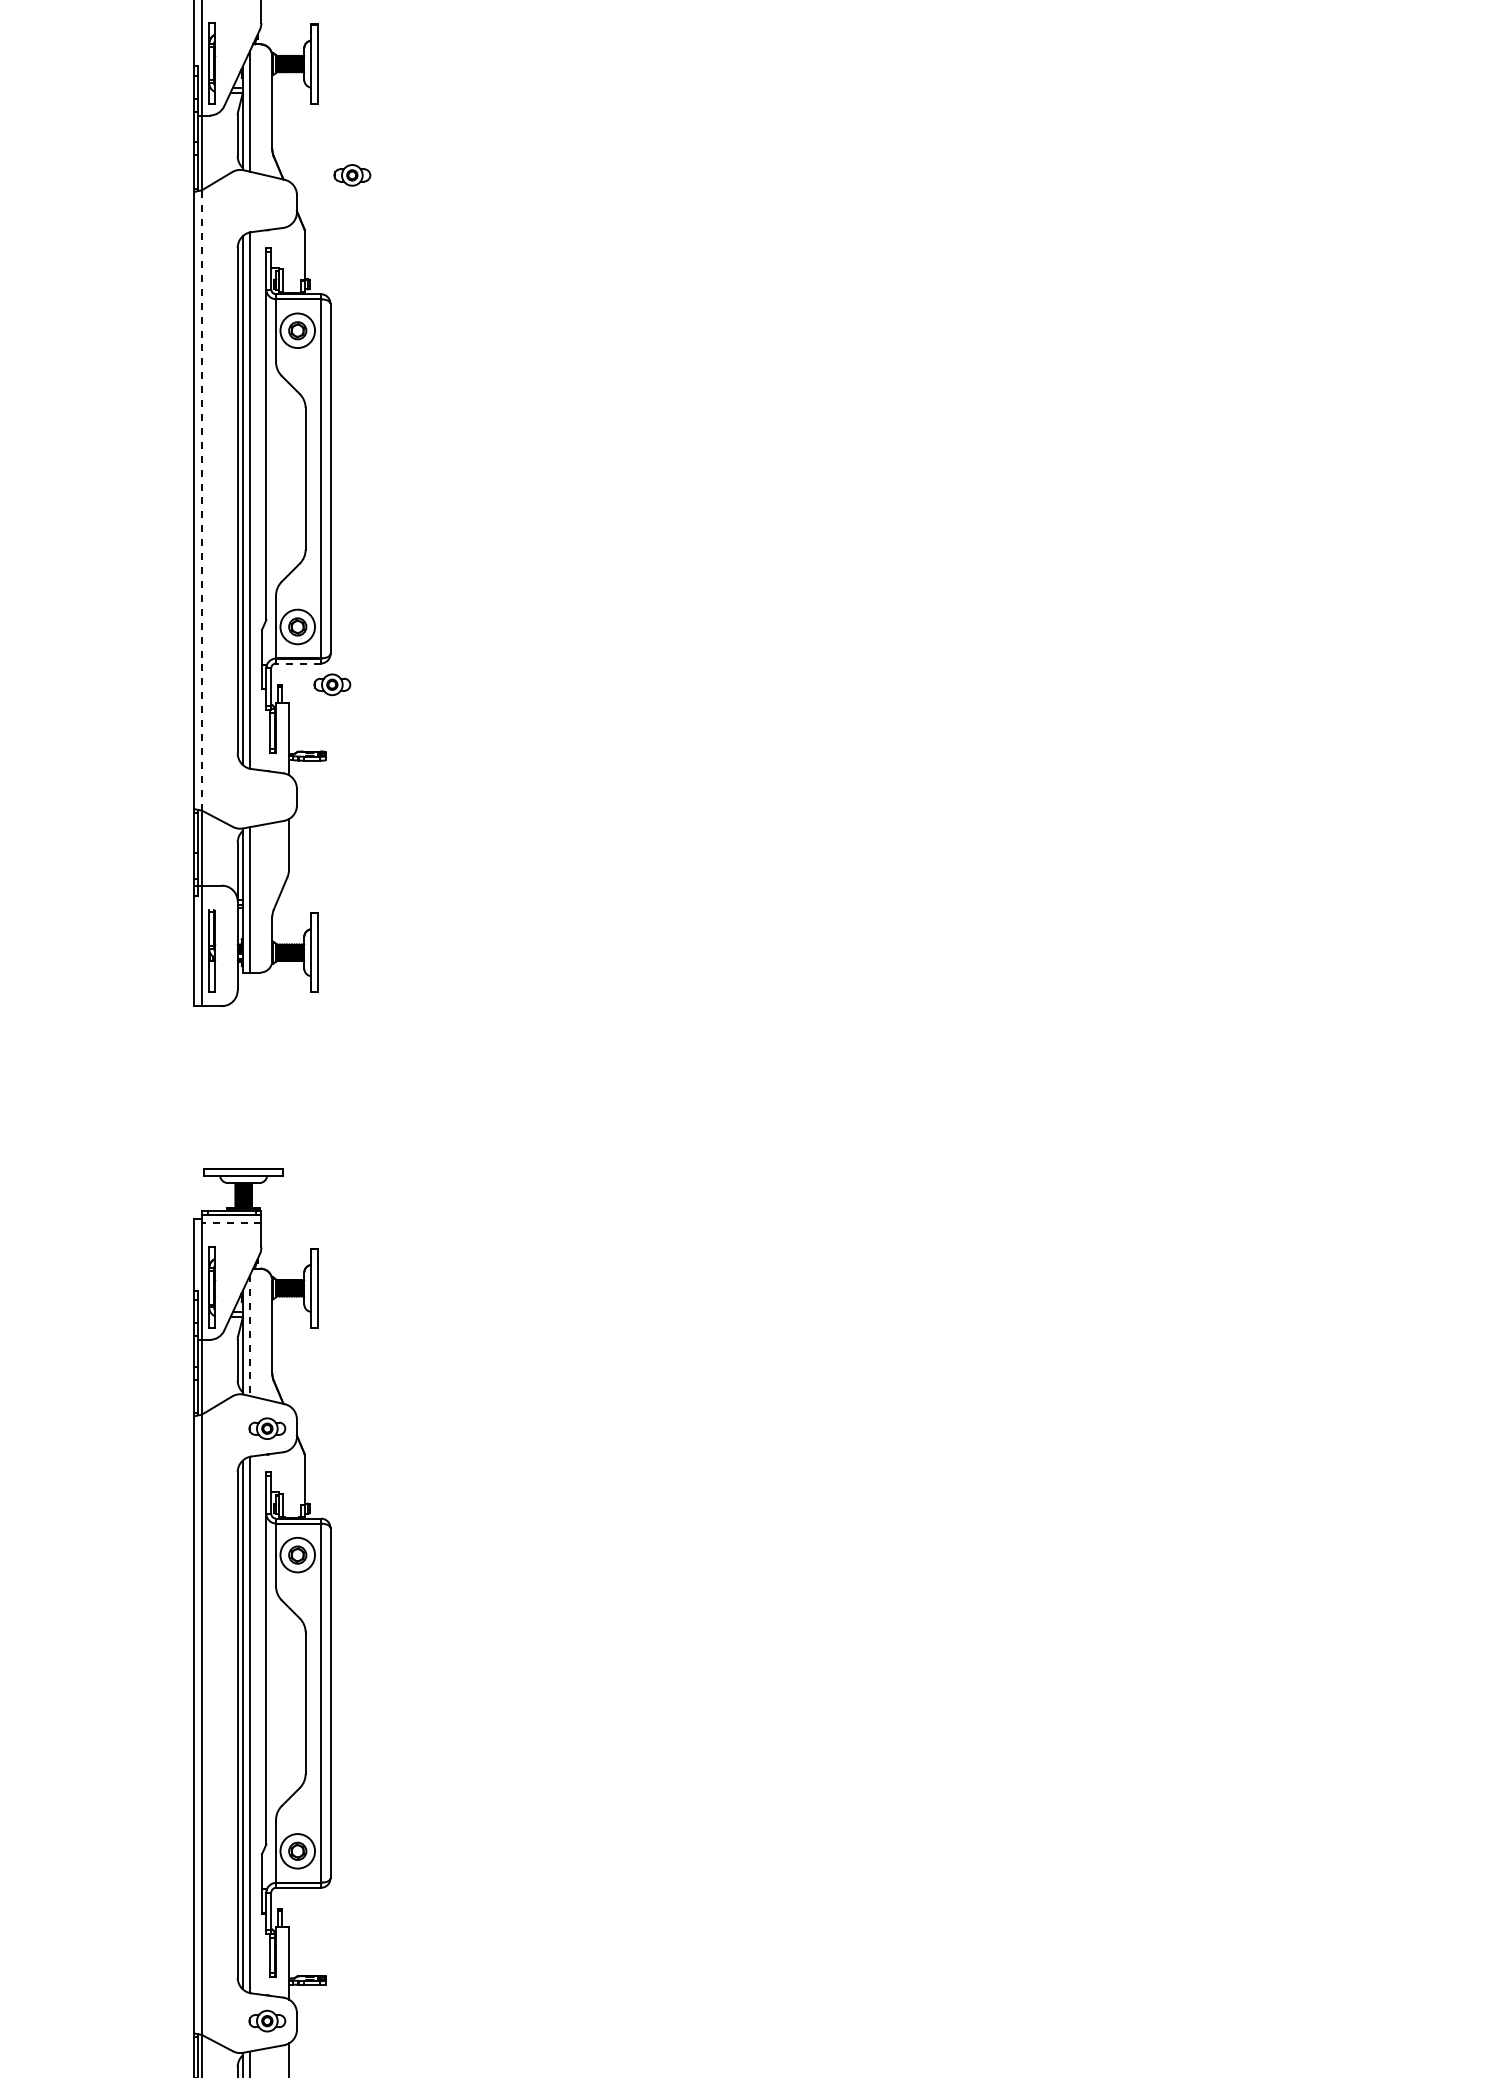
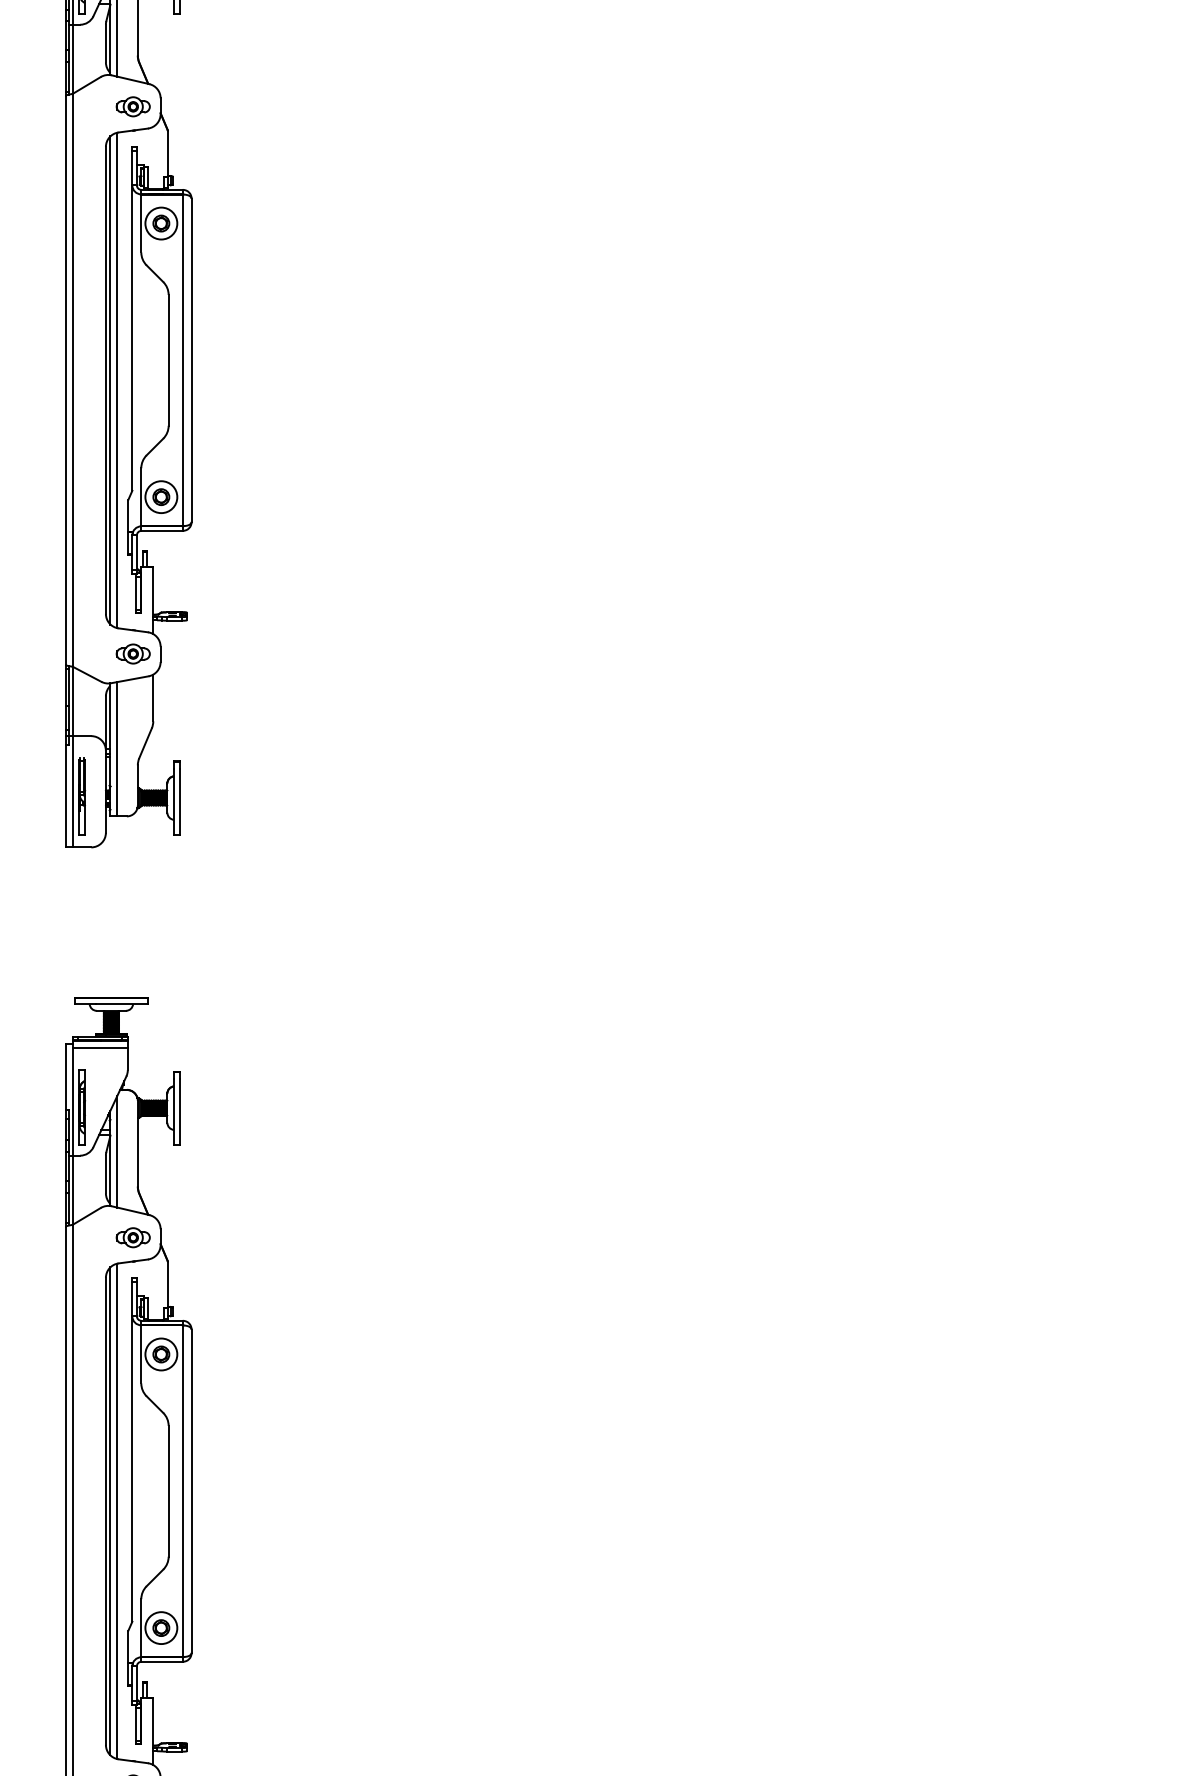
part: (352, 175) -> (133, 106), moved
line: (201, 499) -> (72, 379), dashed -> solid
line: (297, 663) -> (161, 530), dashed -> solid
part: (332, 684) -> (133, 653), moved
line: (231, 1222) -> (100, 1047), dashed -> solid
line: (250, 1335) -> (117, 1151), dashed -> solid

